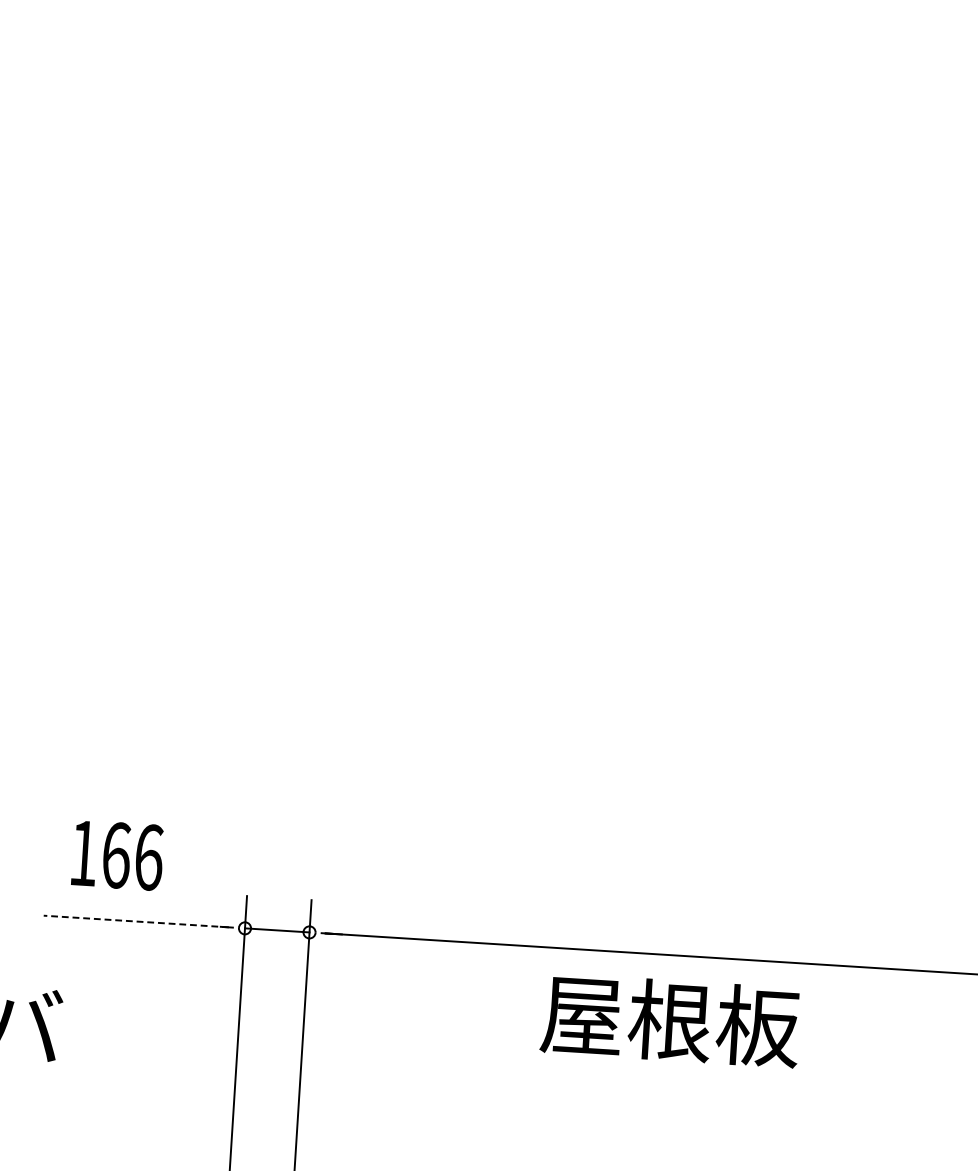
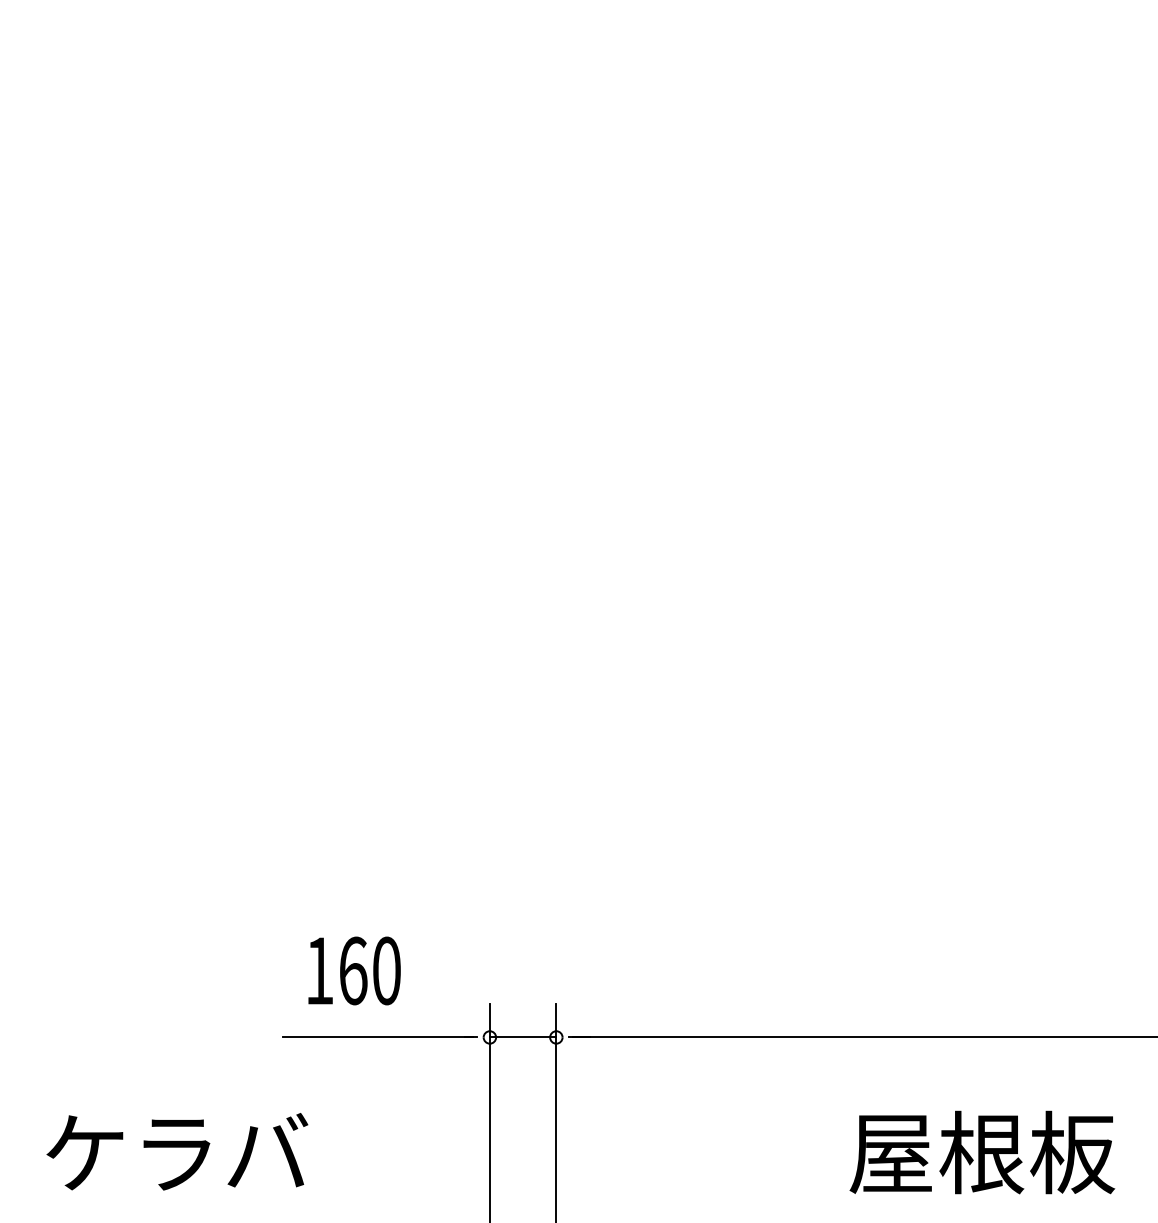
text: (149, 857) -> (387, 970), 166 -> 160
line: (135, 921) -> (377, 1037), dashed -> solid
text: (670, 1020) -> (982, 1152), moved

